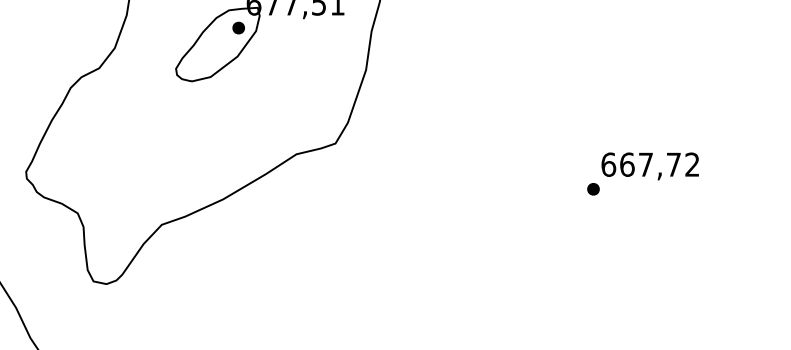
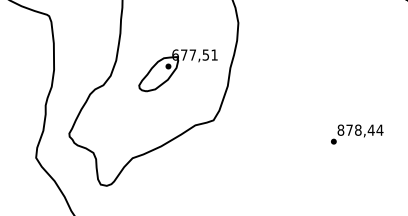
text: (650, 163) -> (360, 129), 667,72 -> 878,44

